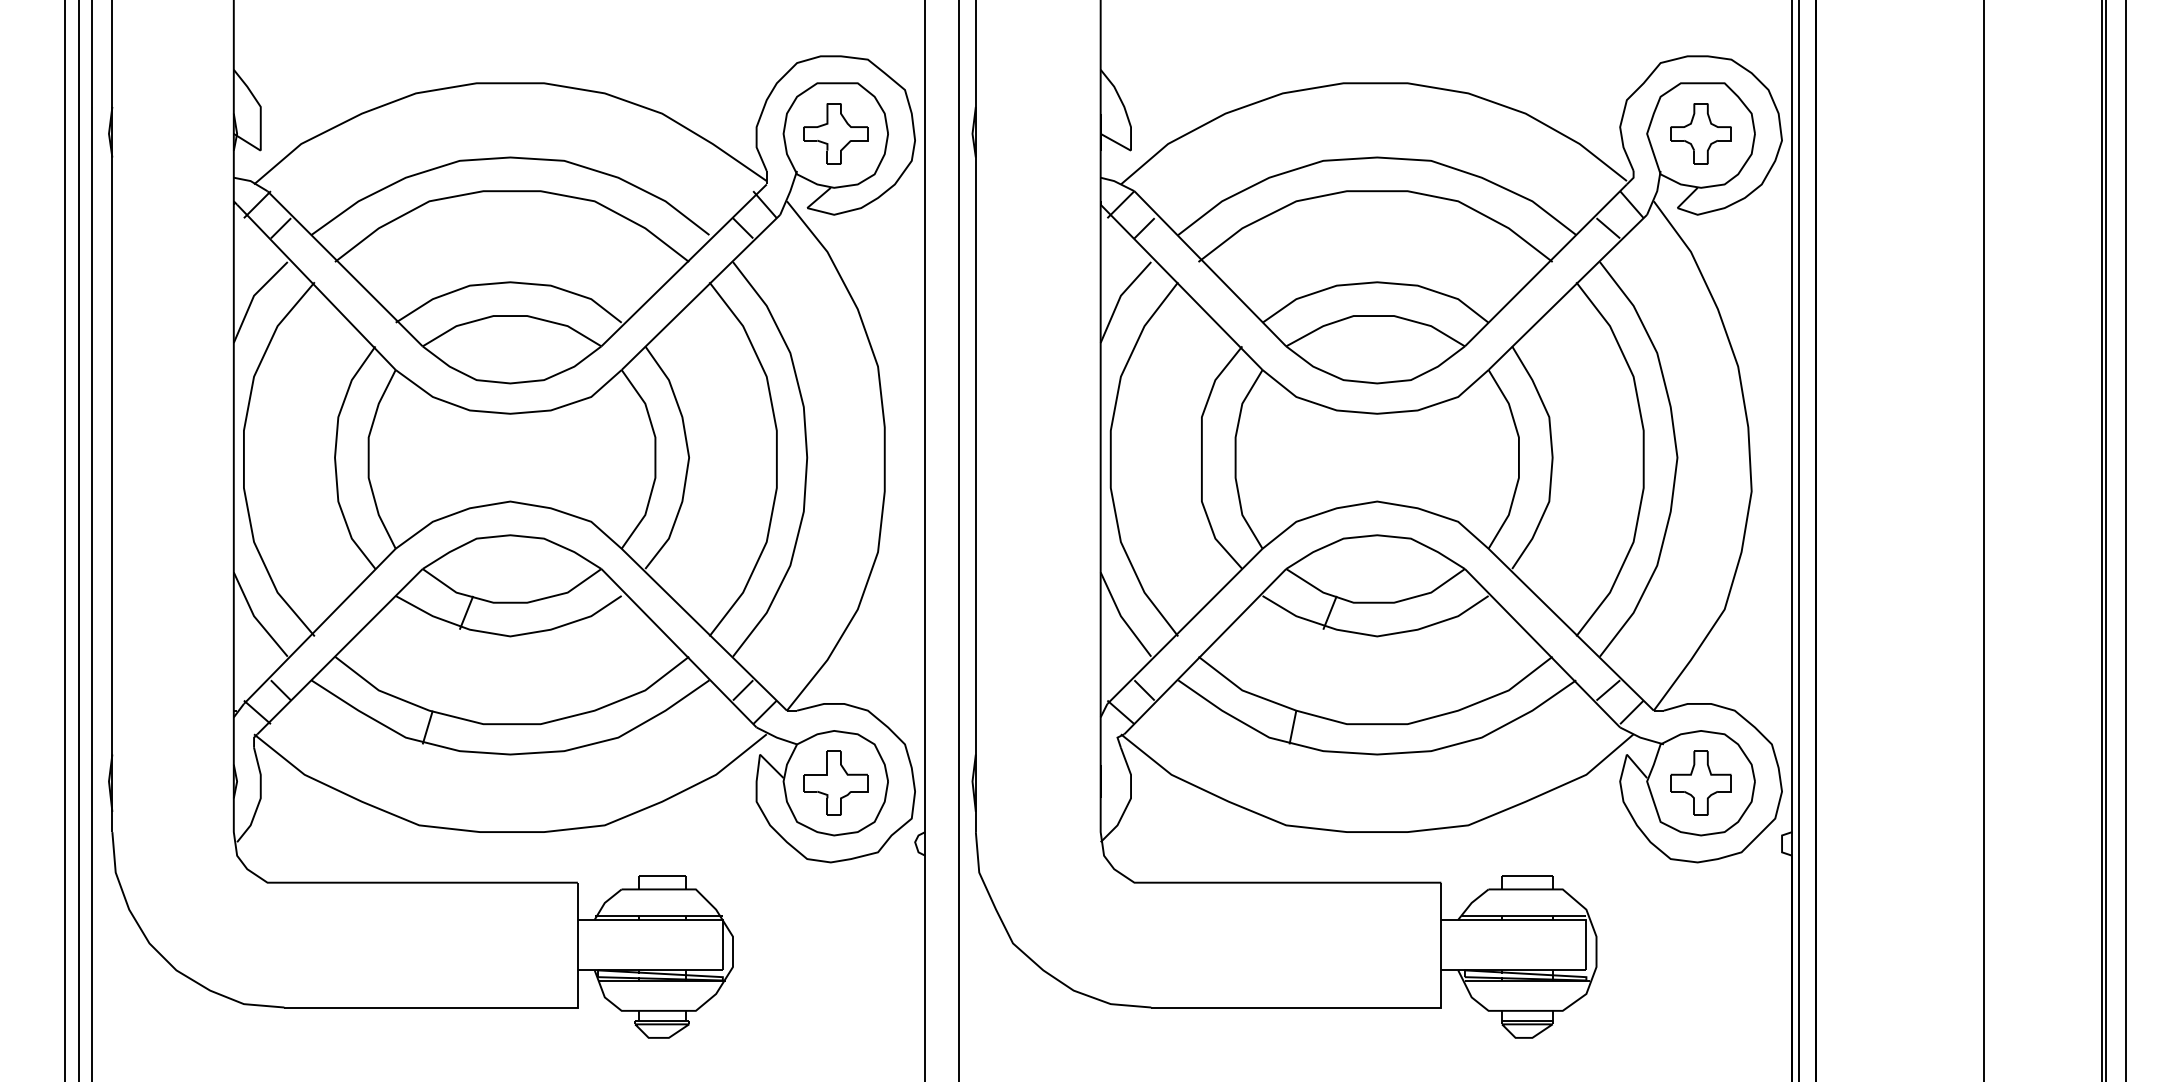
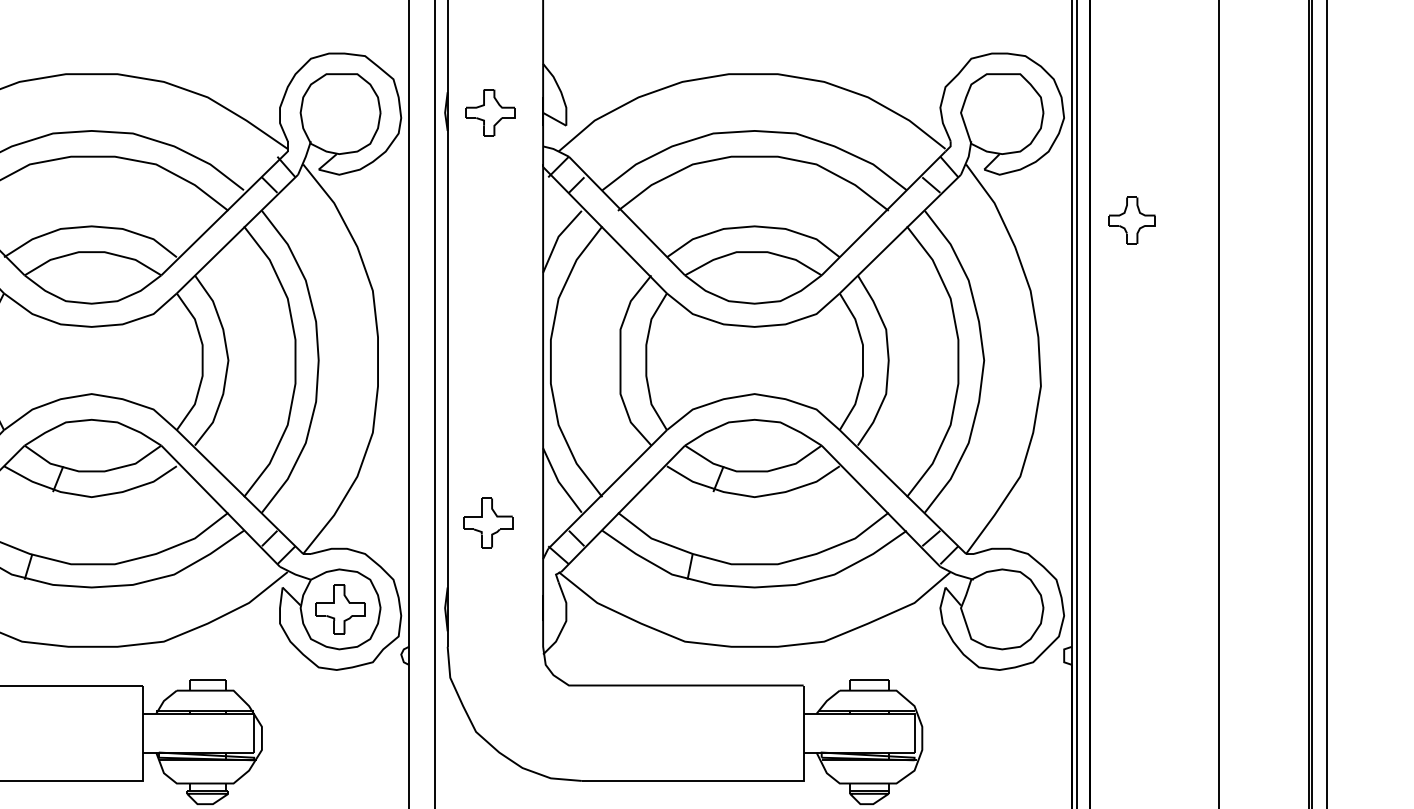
part: (835, 133) -> (490, 112), moved
part: (1700, 133) -> (1131, 220), moved
part: (1028, 669) -> (487, 522), added
part: (1700, 782) -> (1001, 608), removed

